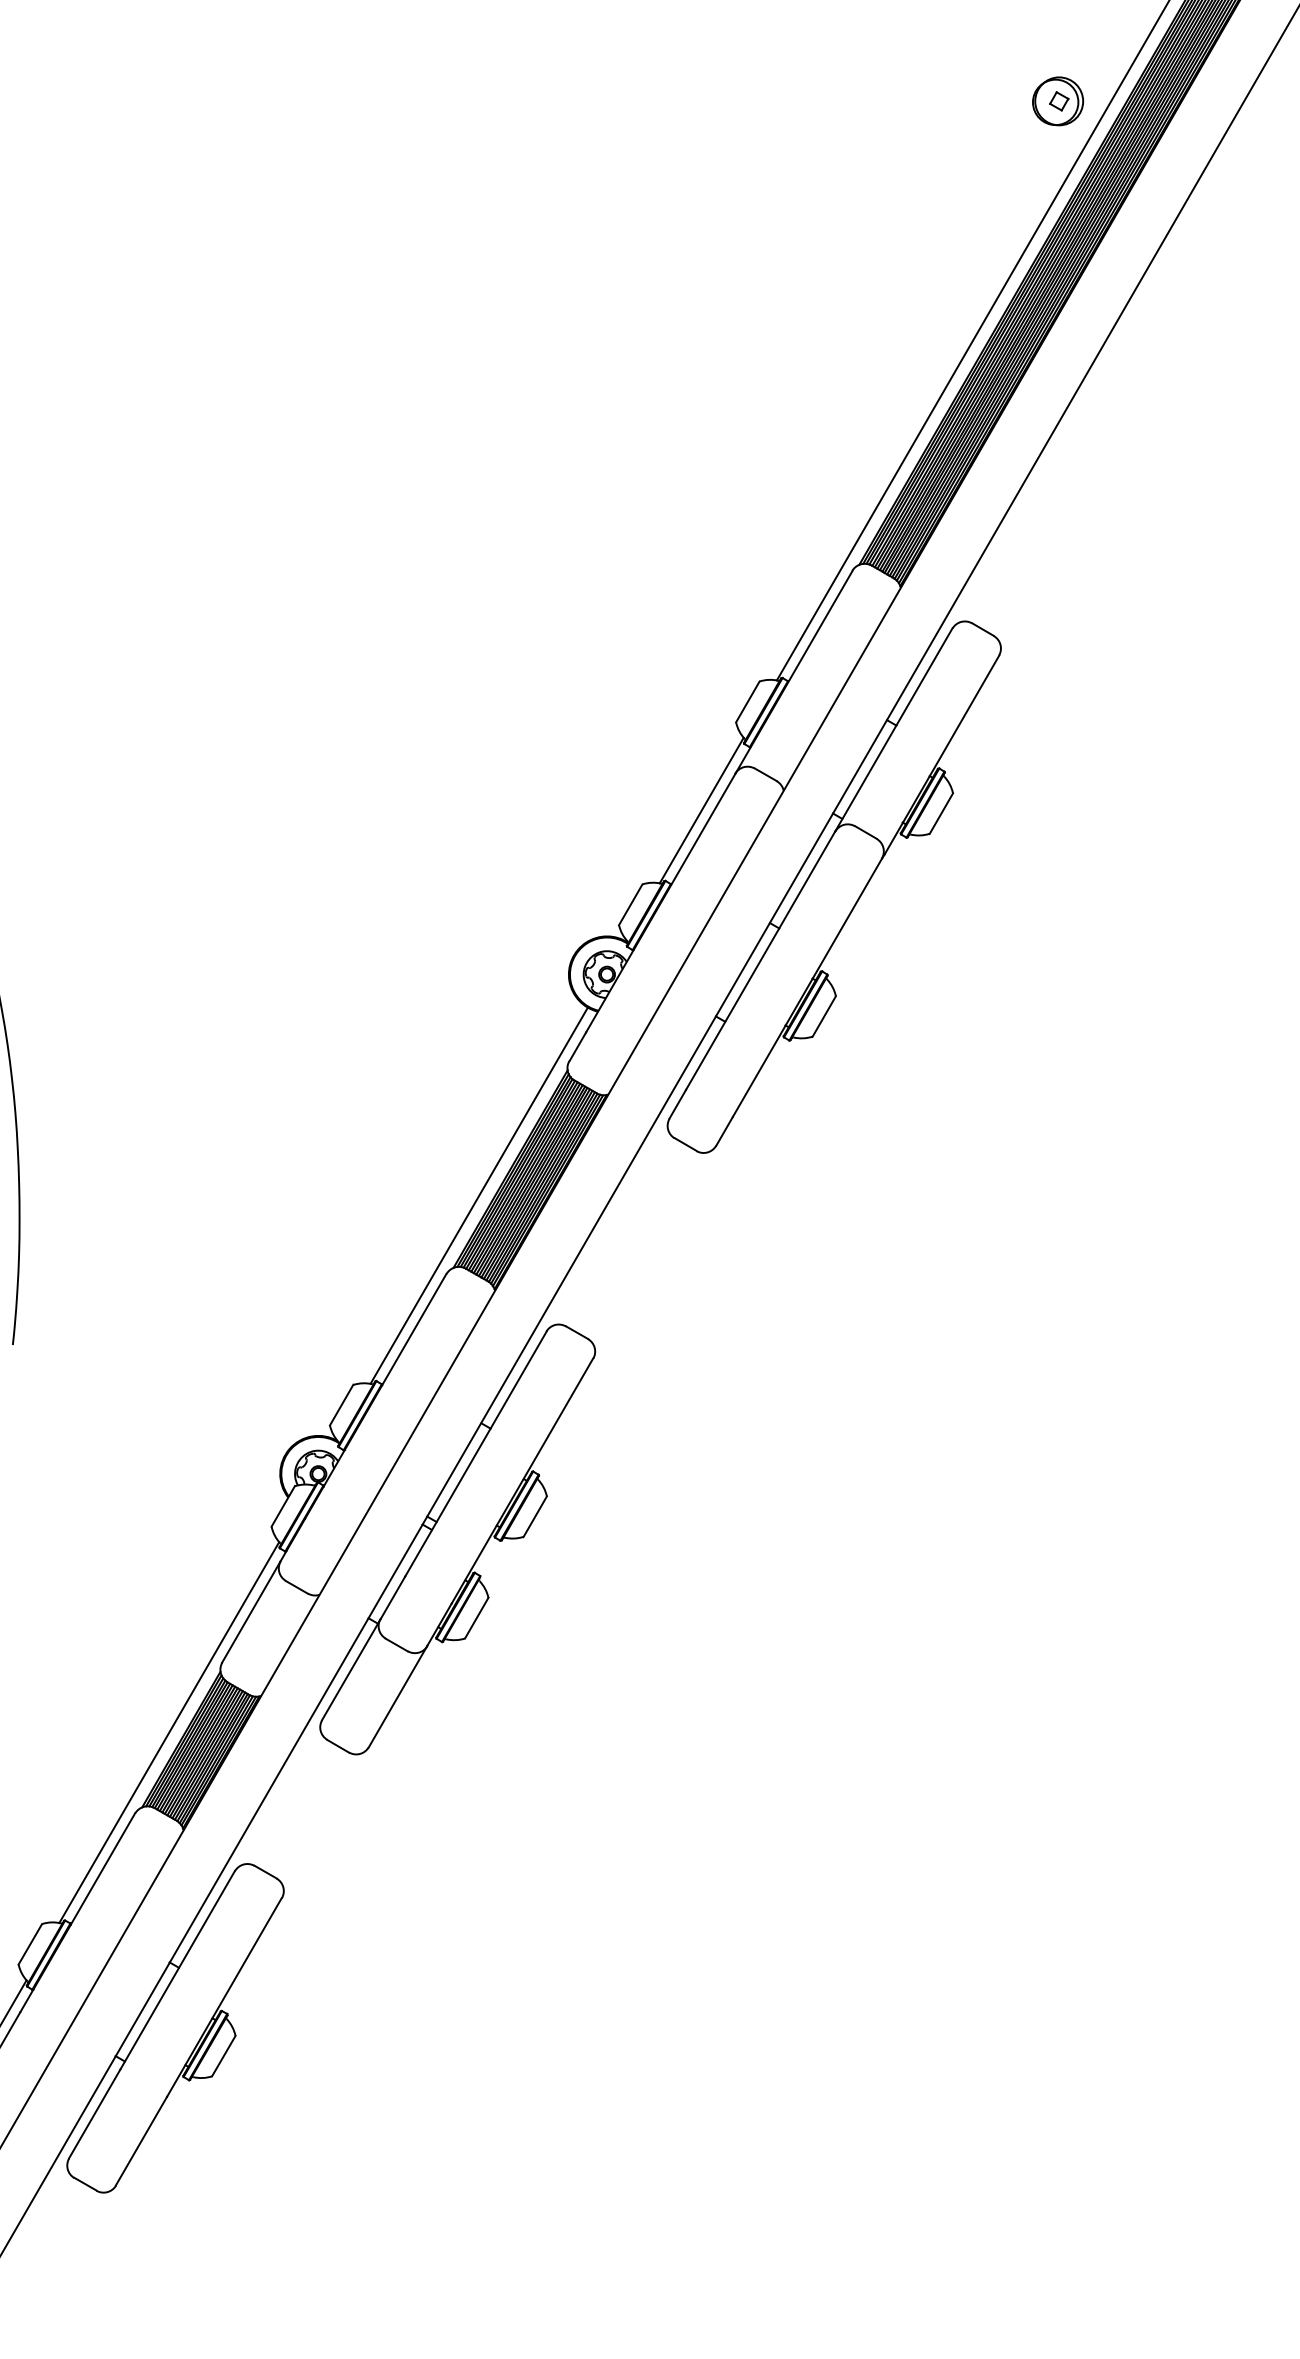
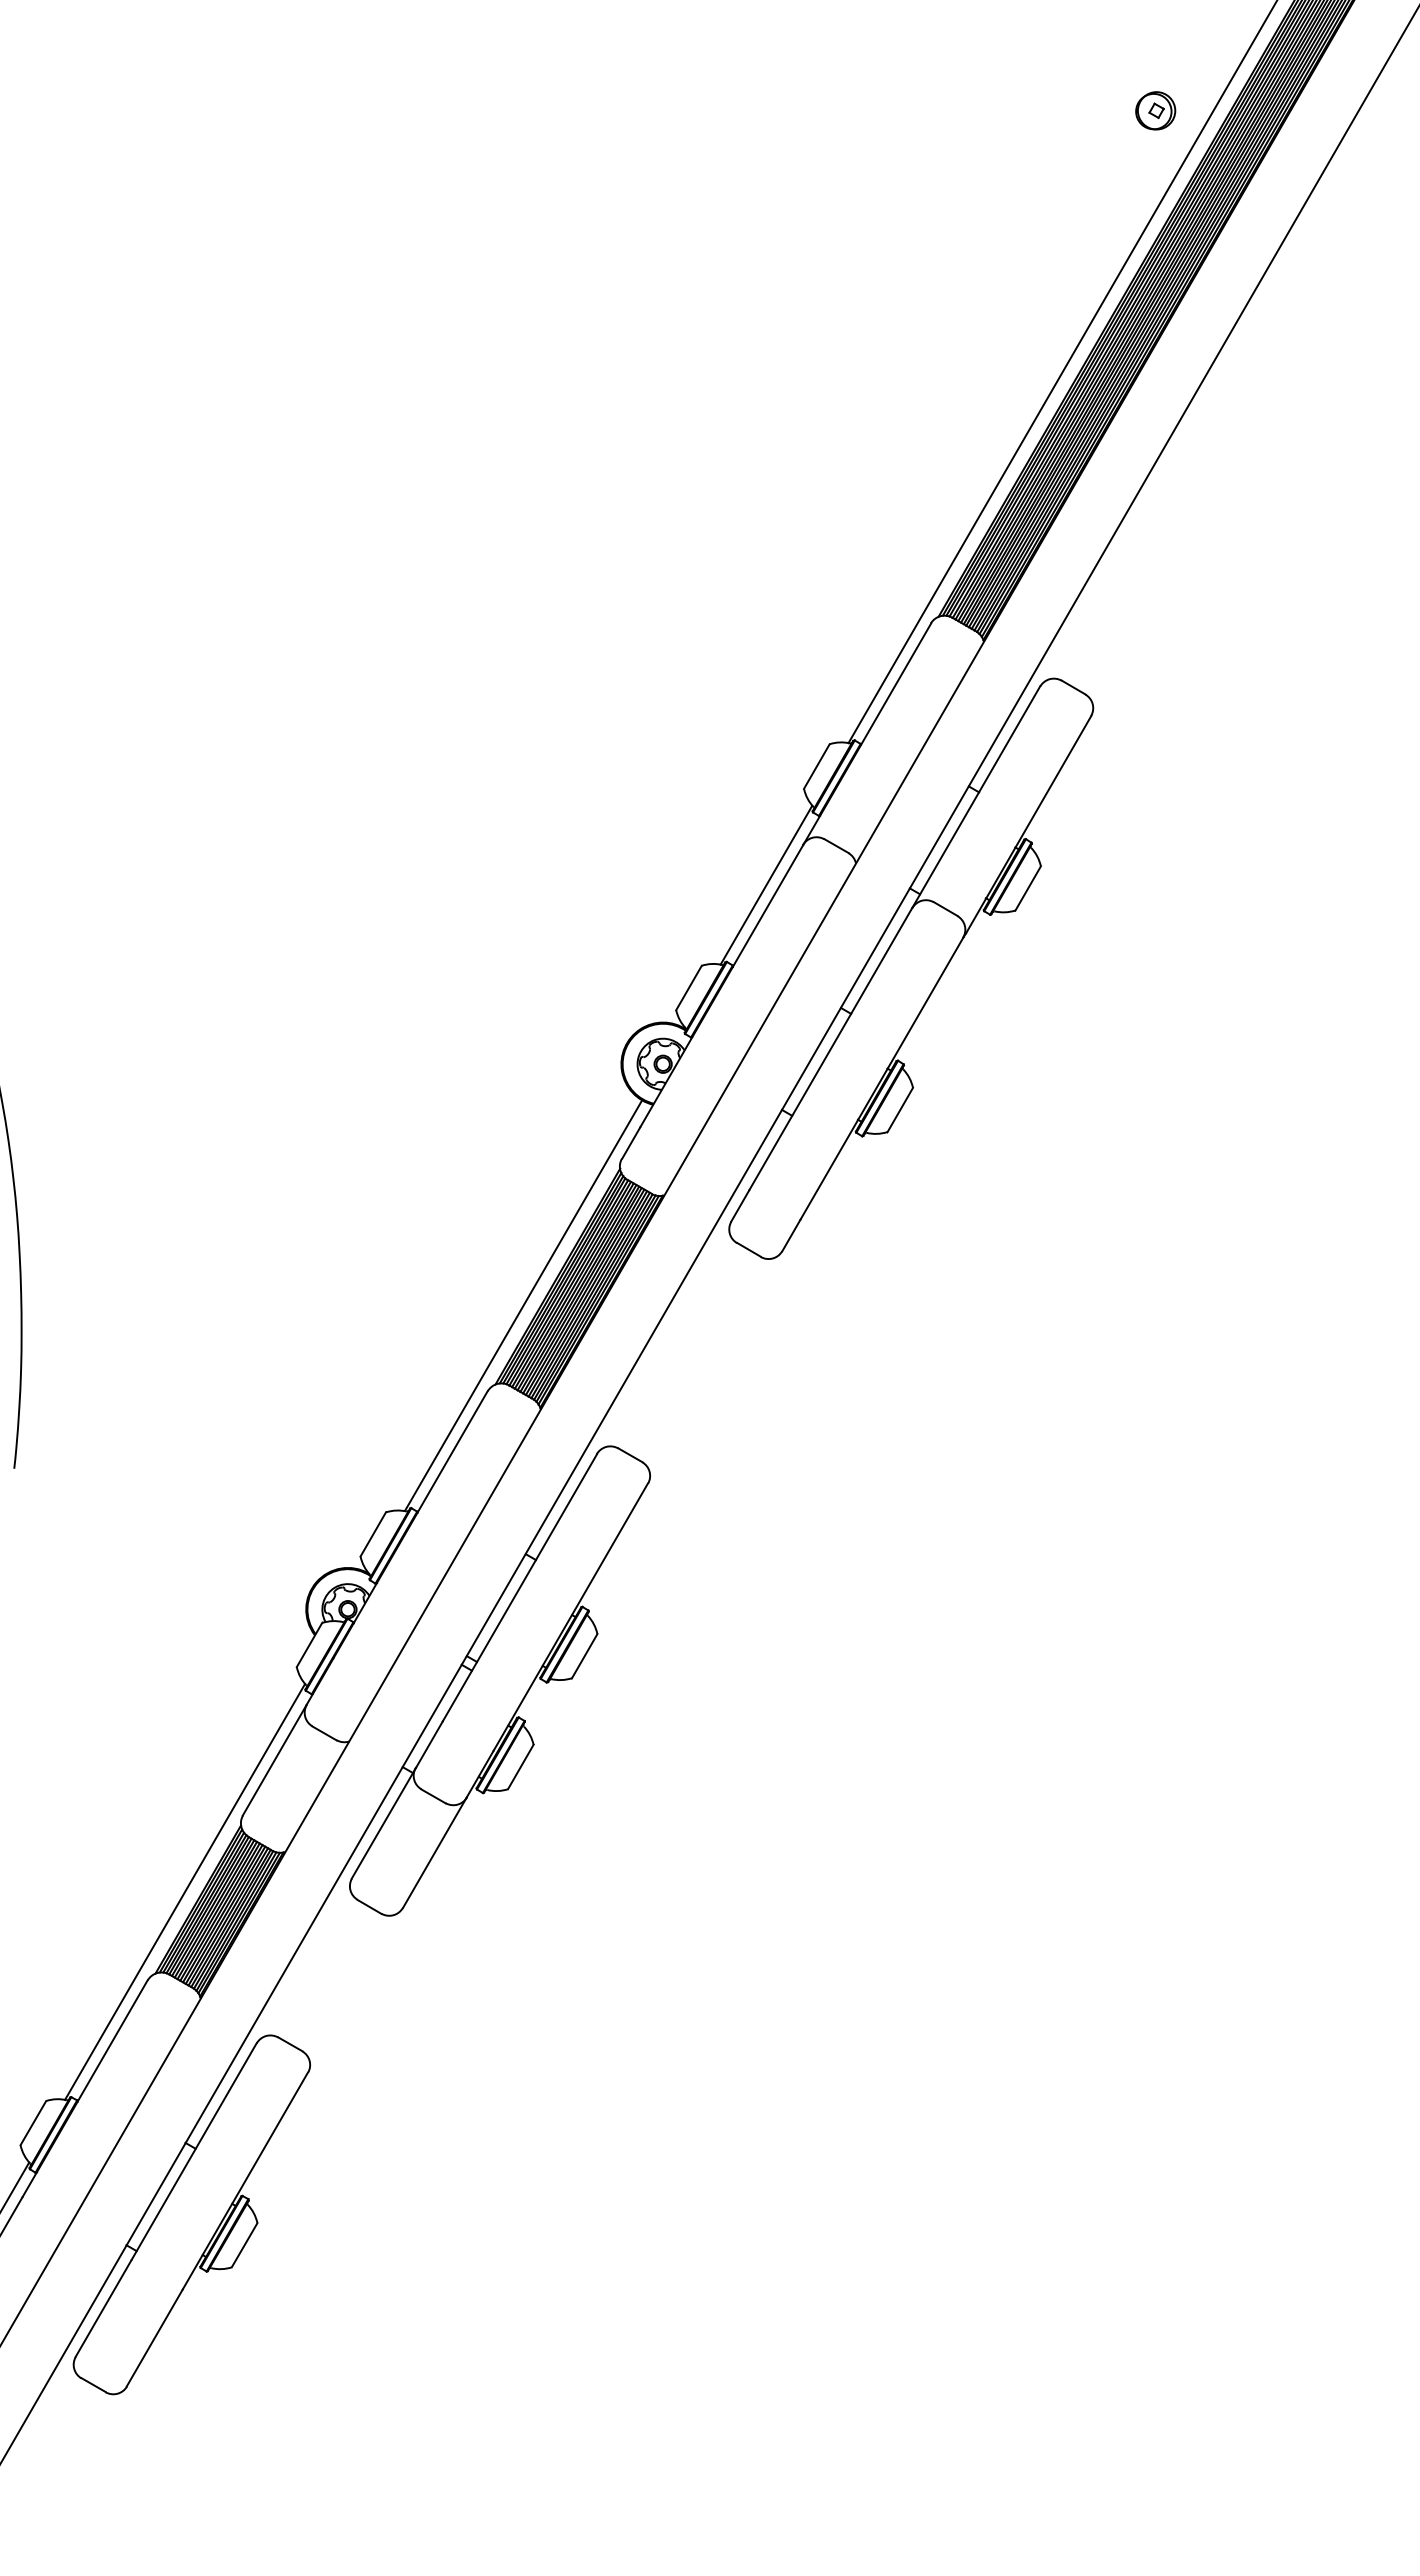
part: (1057, 101) -> (1155, 110), size x0.71

